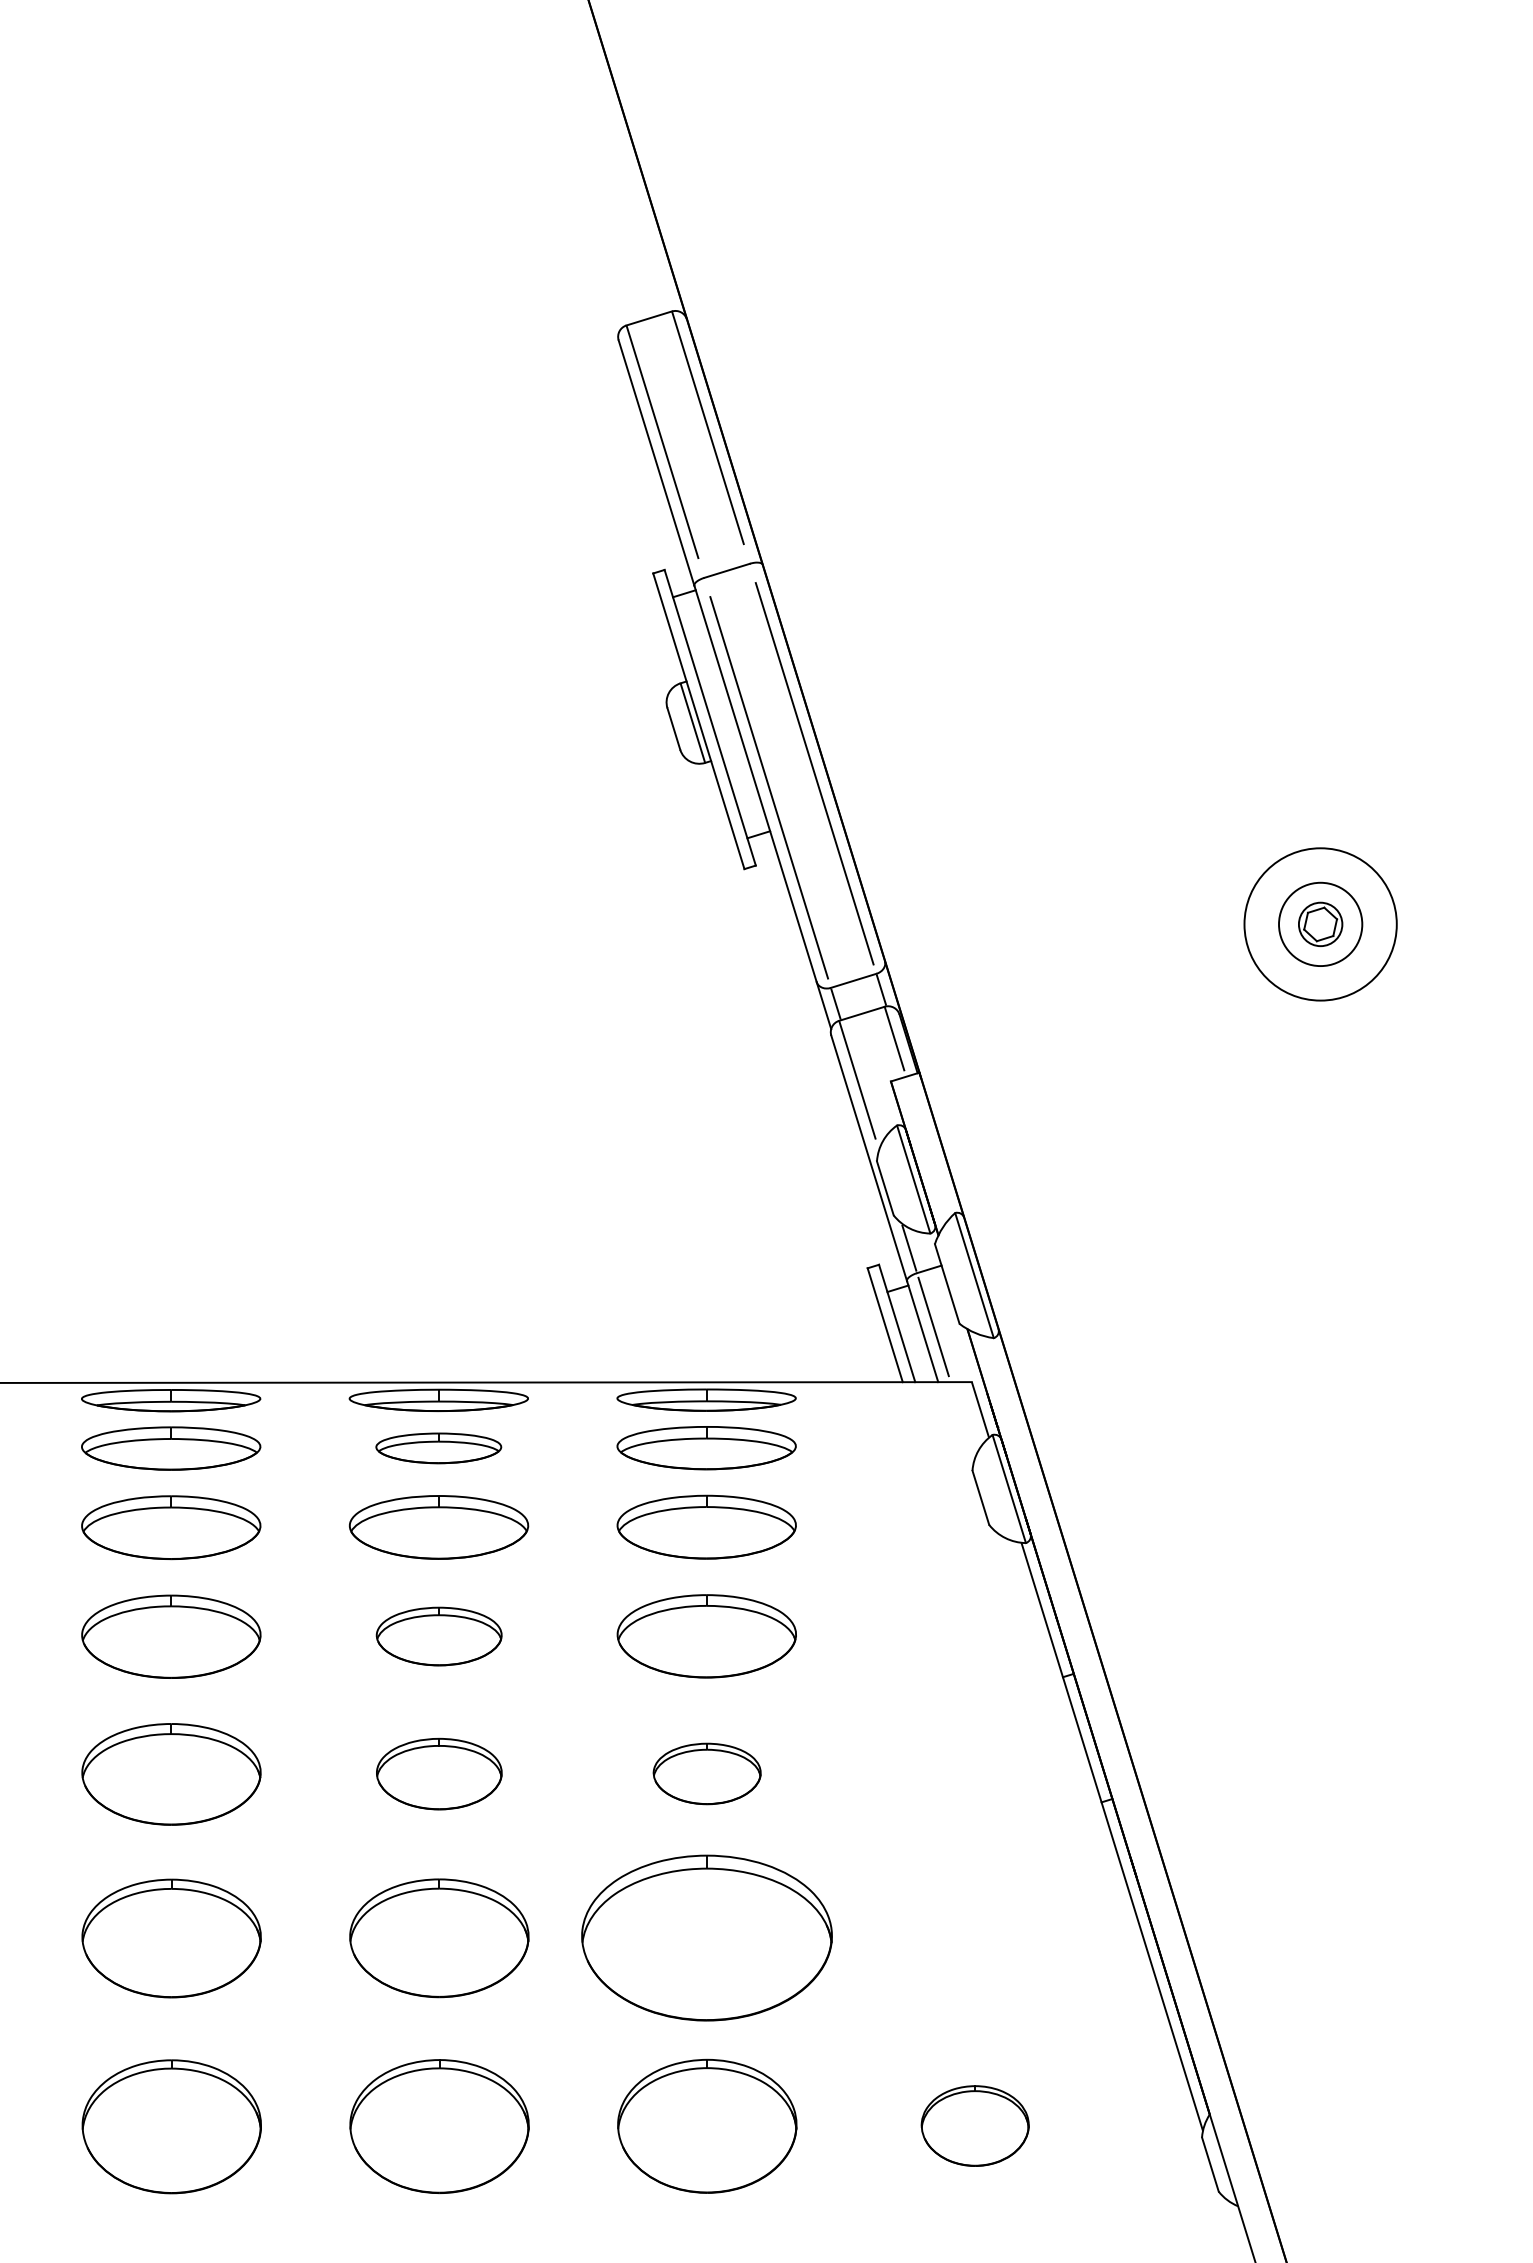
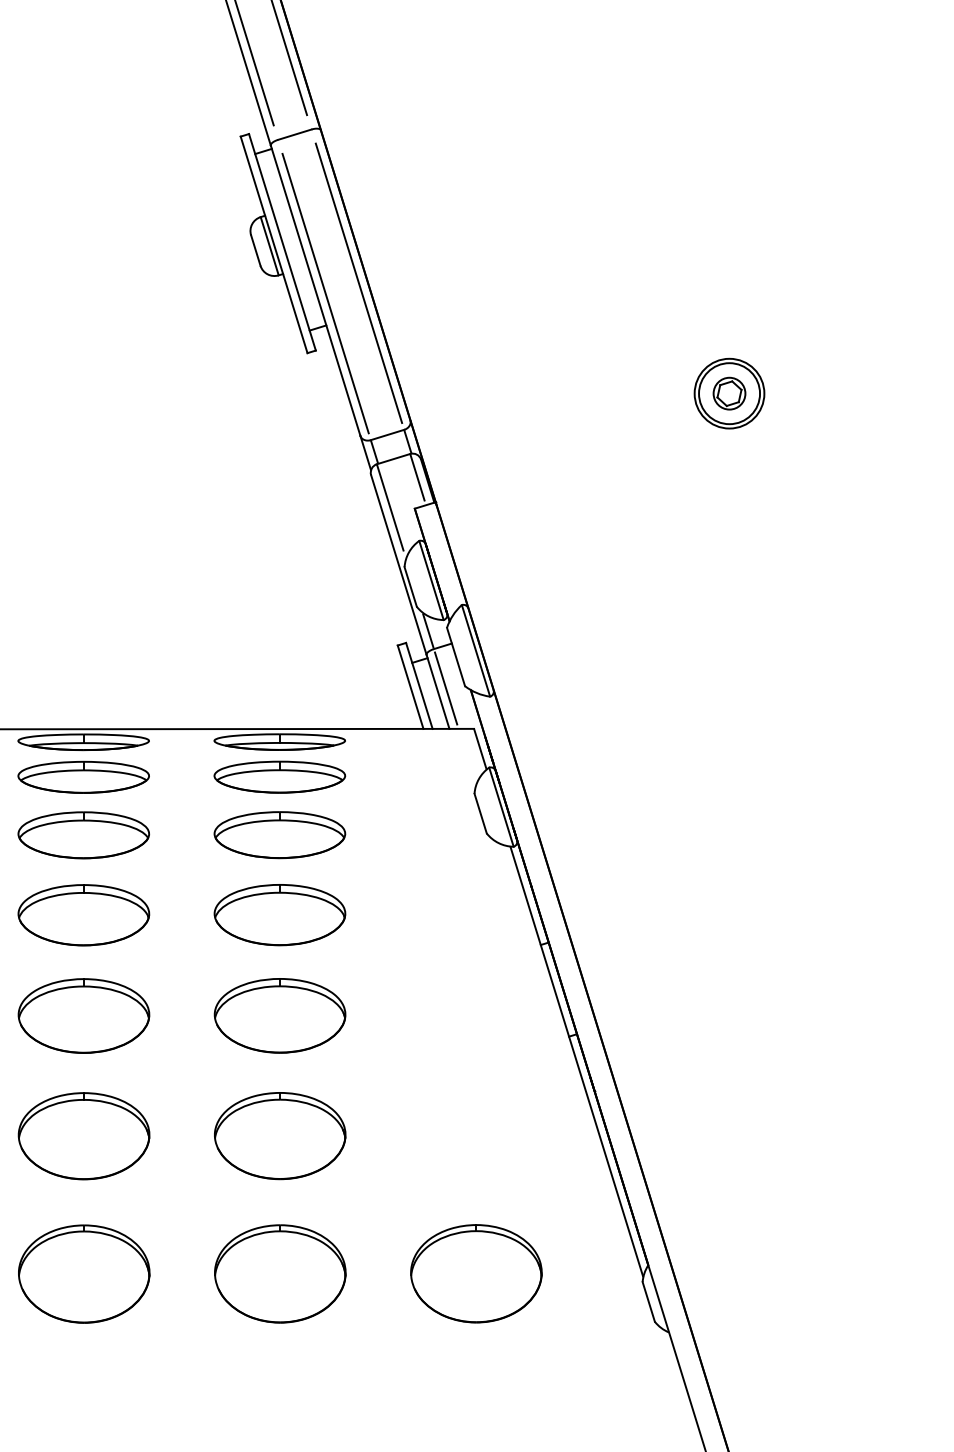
circle: (1320, 924) -> (729, 393), size x0.62
part: (438, 1448) -> (83, 777), size x1.43
part: (439, 1636) -> (84, 915), size x1.43
part: (439, 1773) -> (84, 1015), size x1.43
part: (707, 1773) -> (280, 1015), size x1.67
part: (707, 1937) -> (280, 1135), size x0.71
part: (975, 2125) -> (476, 1273), size x1.67

